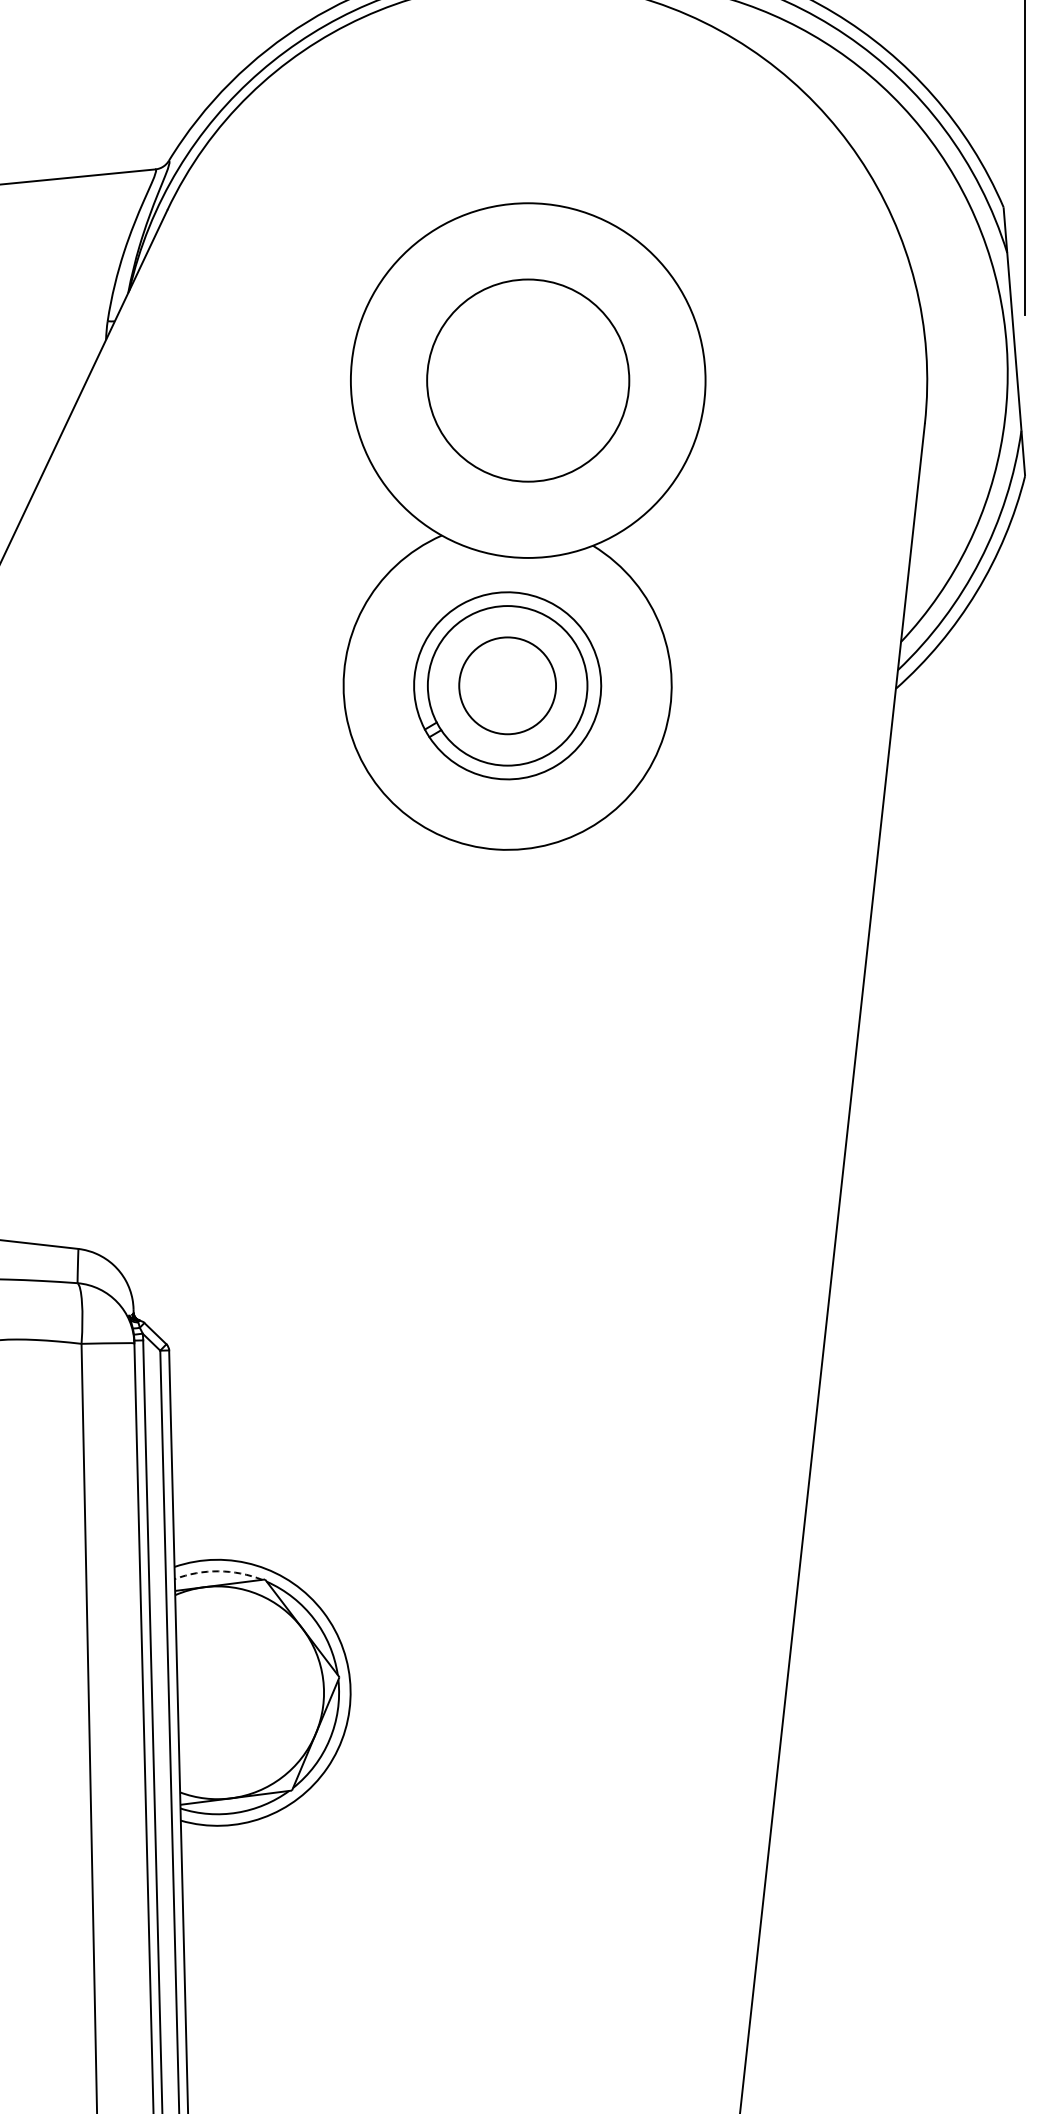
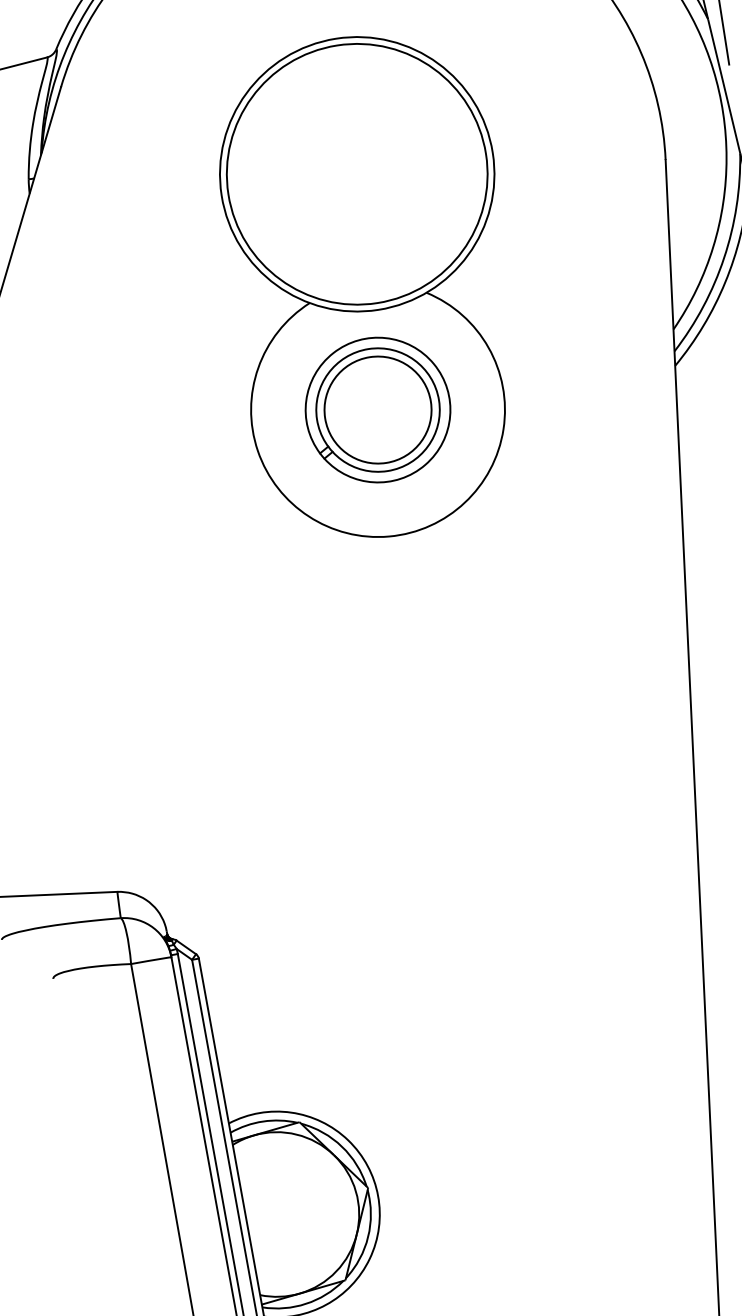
circle: (527, 380) -> (356, 174), size x1.67
circle: (507, 685) -> (377, 409), size x1.43
arc: (218, 1571) -> (263, 1121), dashed -> solid

